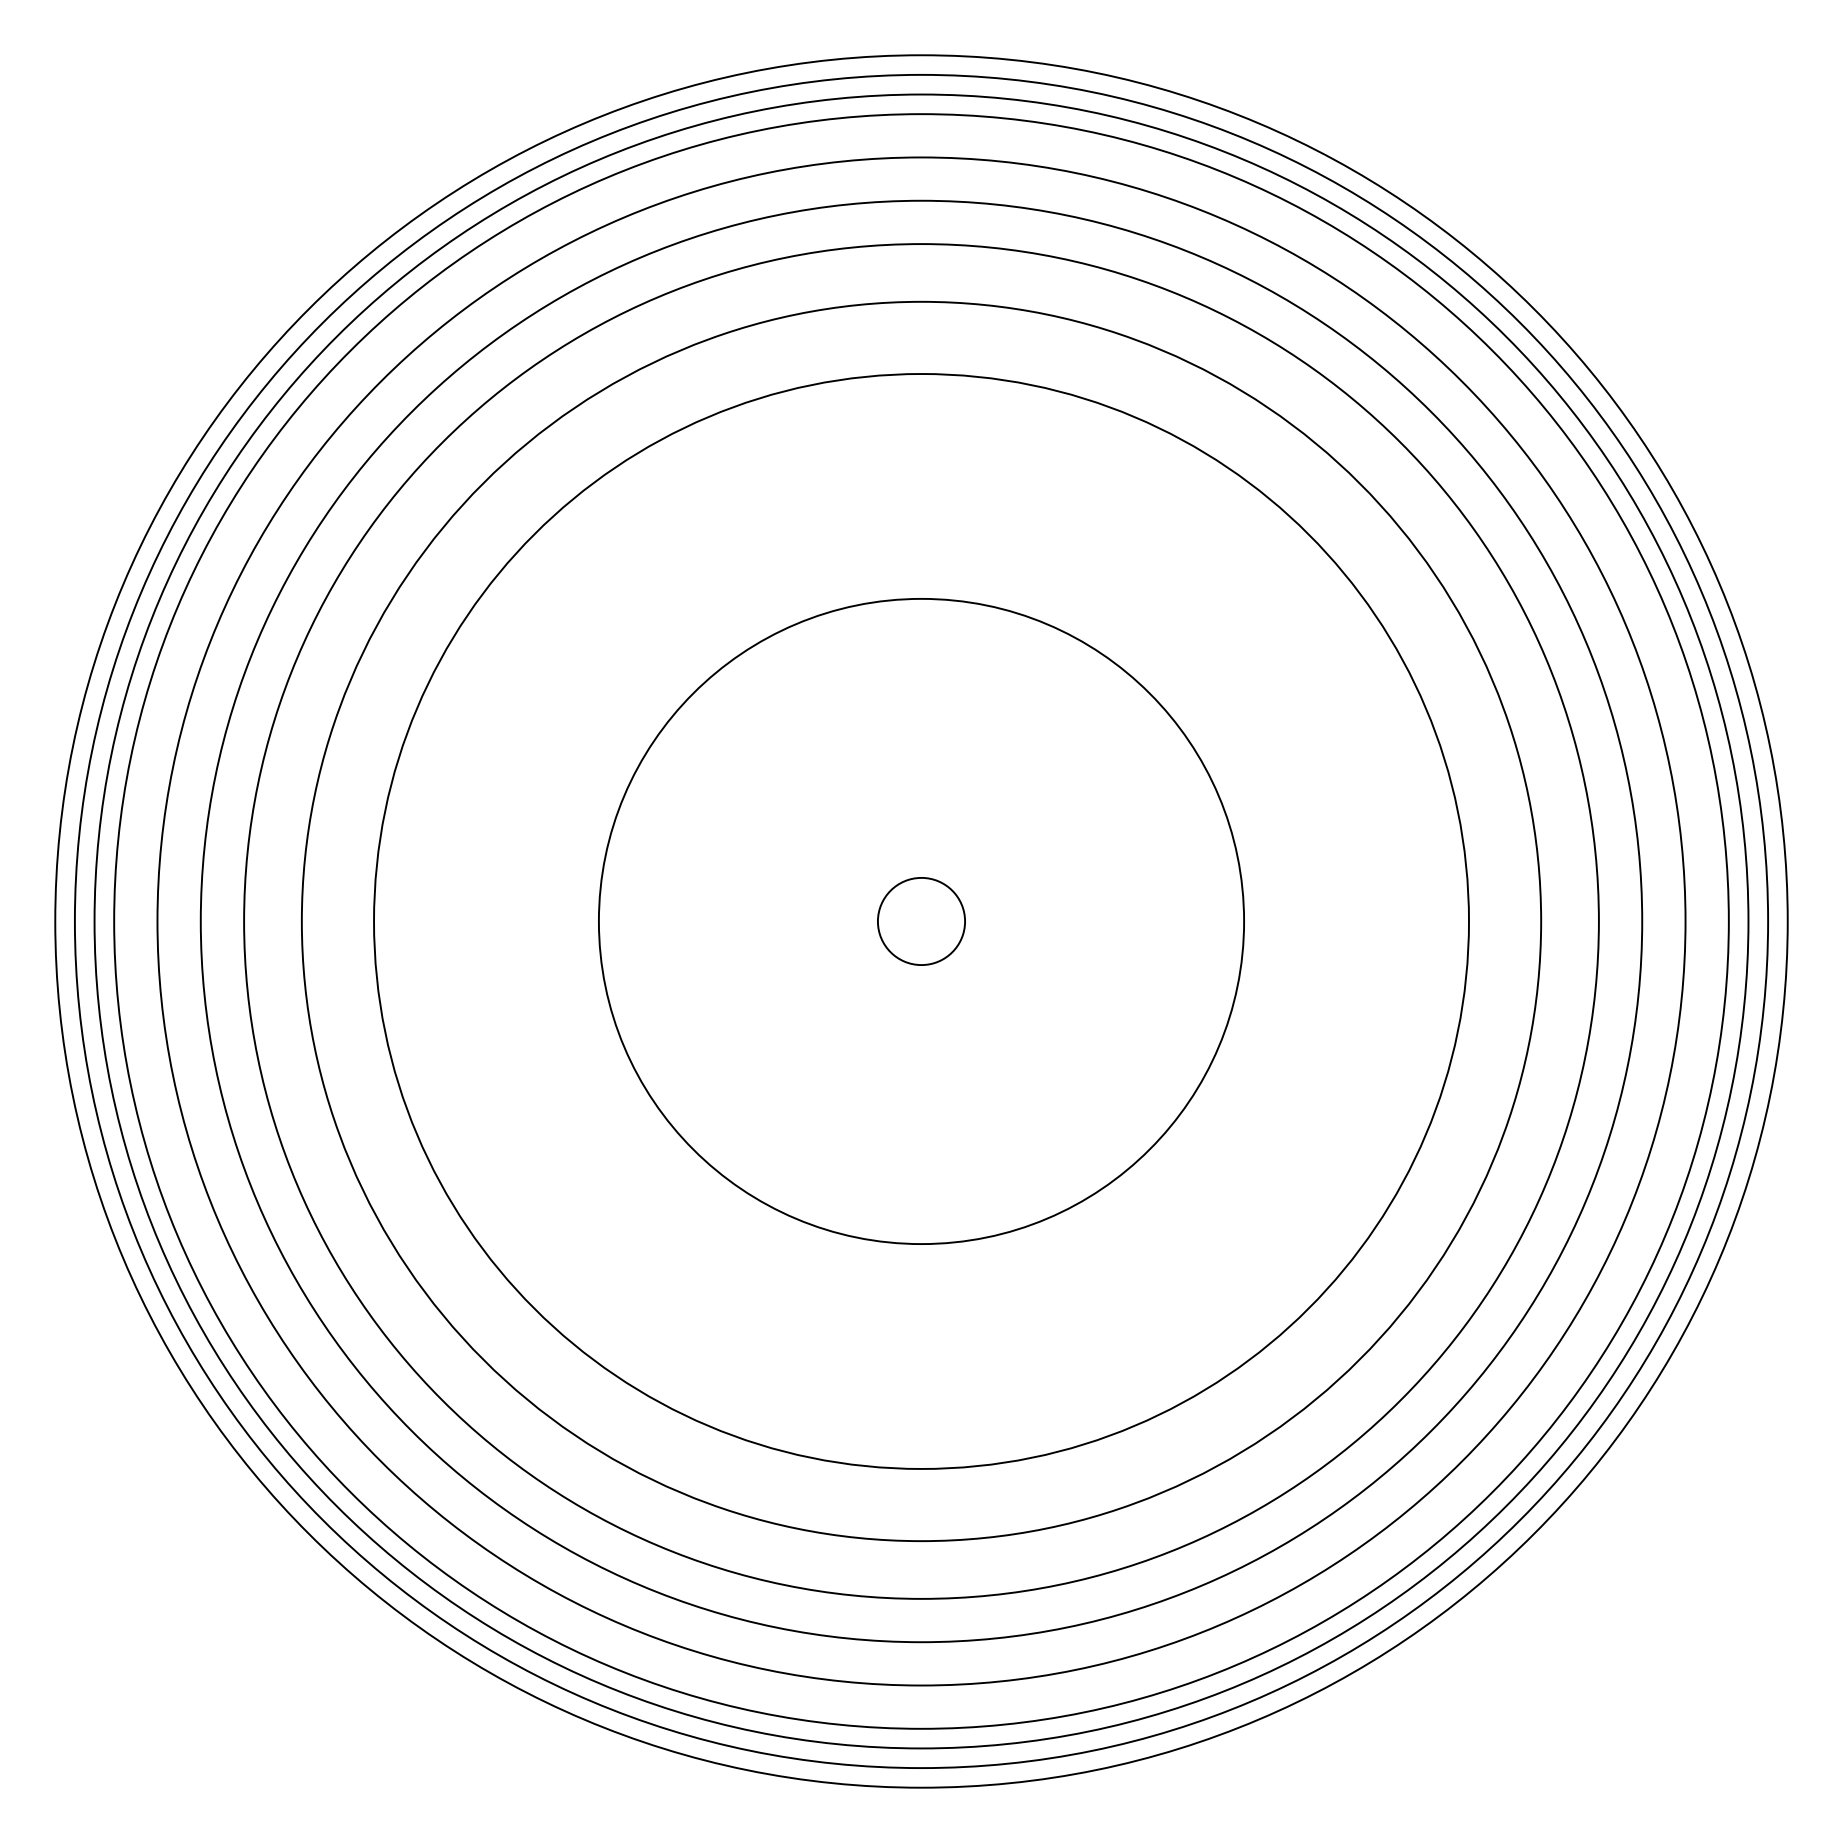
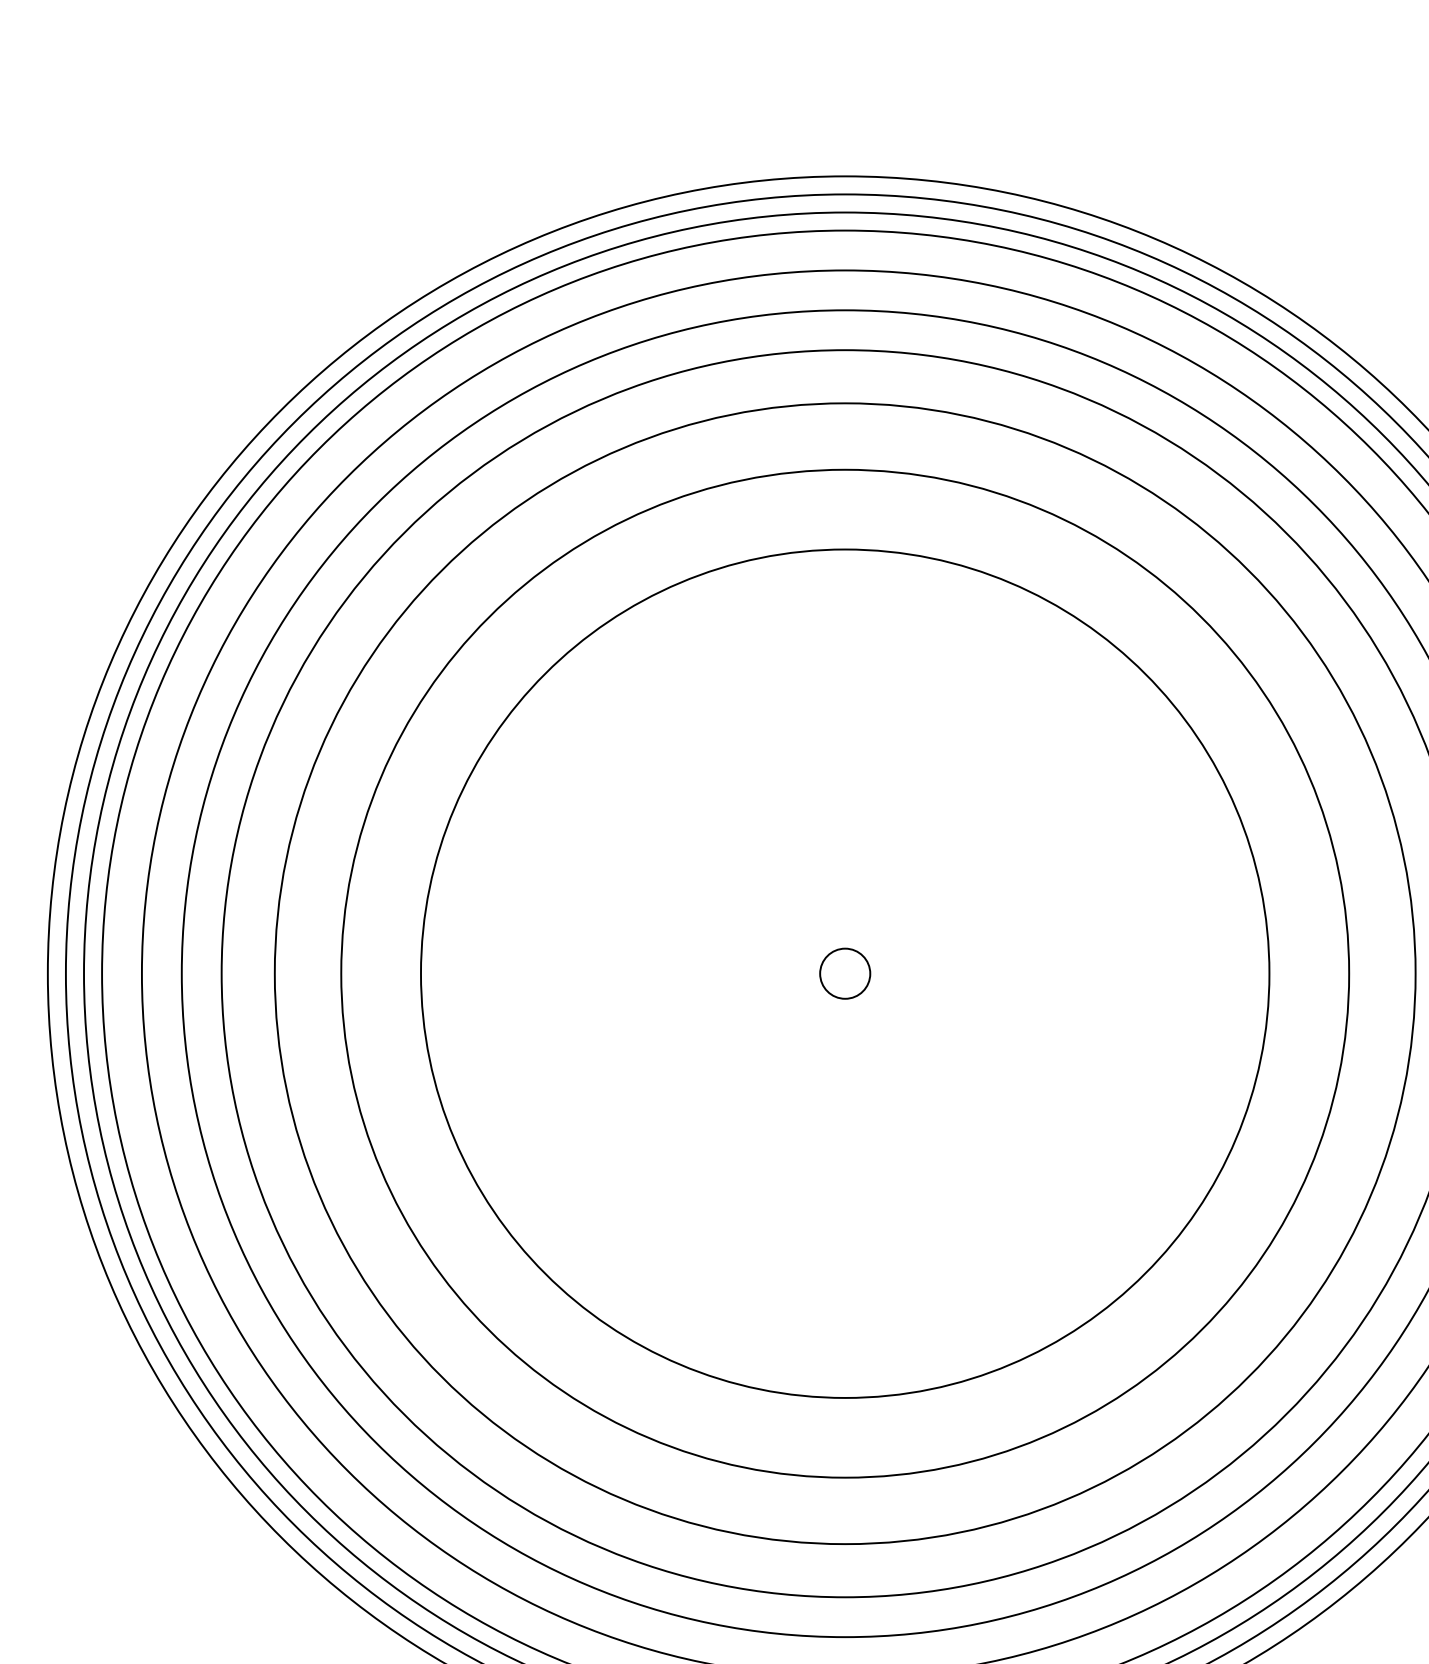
circle: (921, 921) -> (845, 973), size x0.62
circle: (921, 921) -> (845, 973), size x1.43

